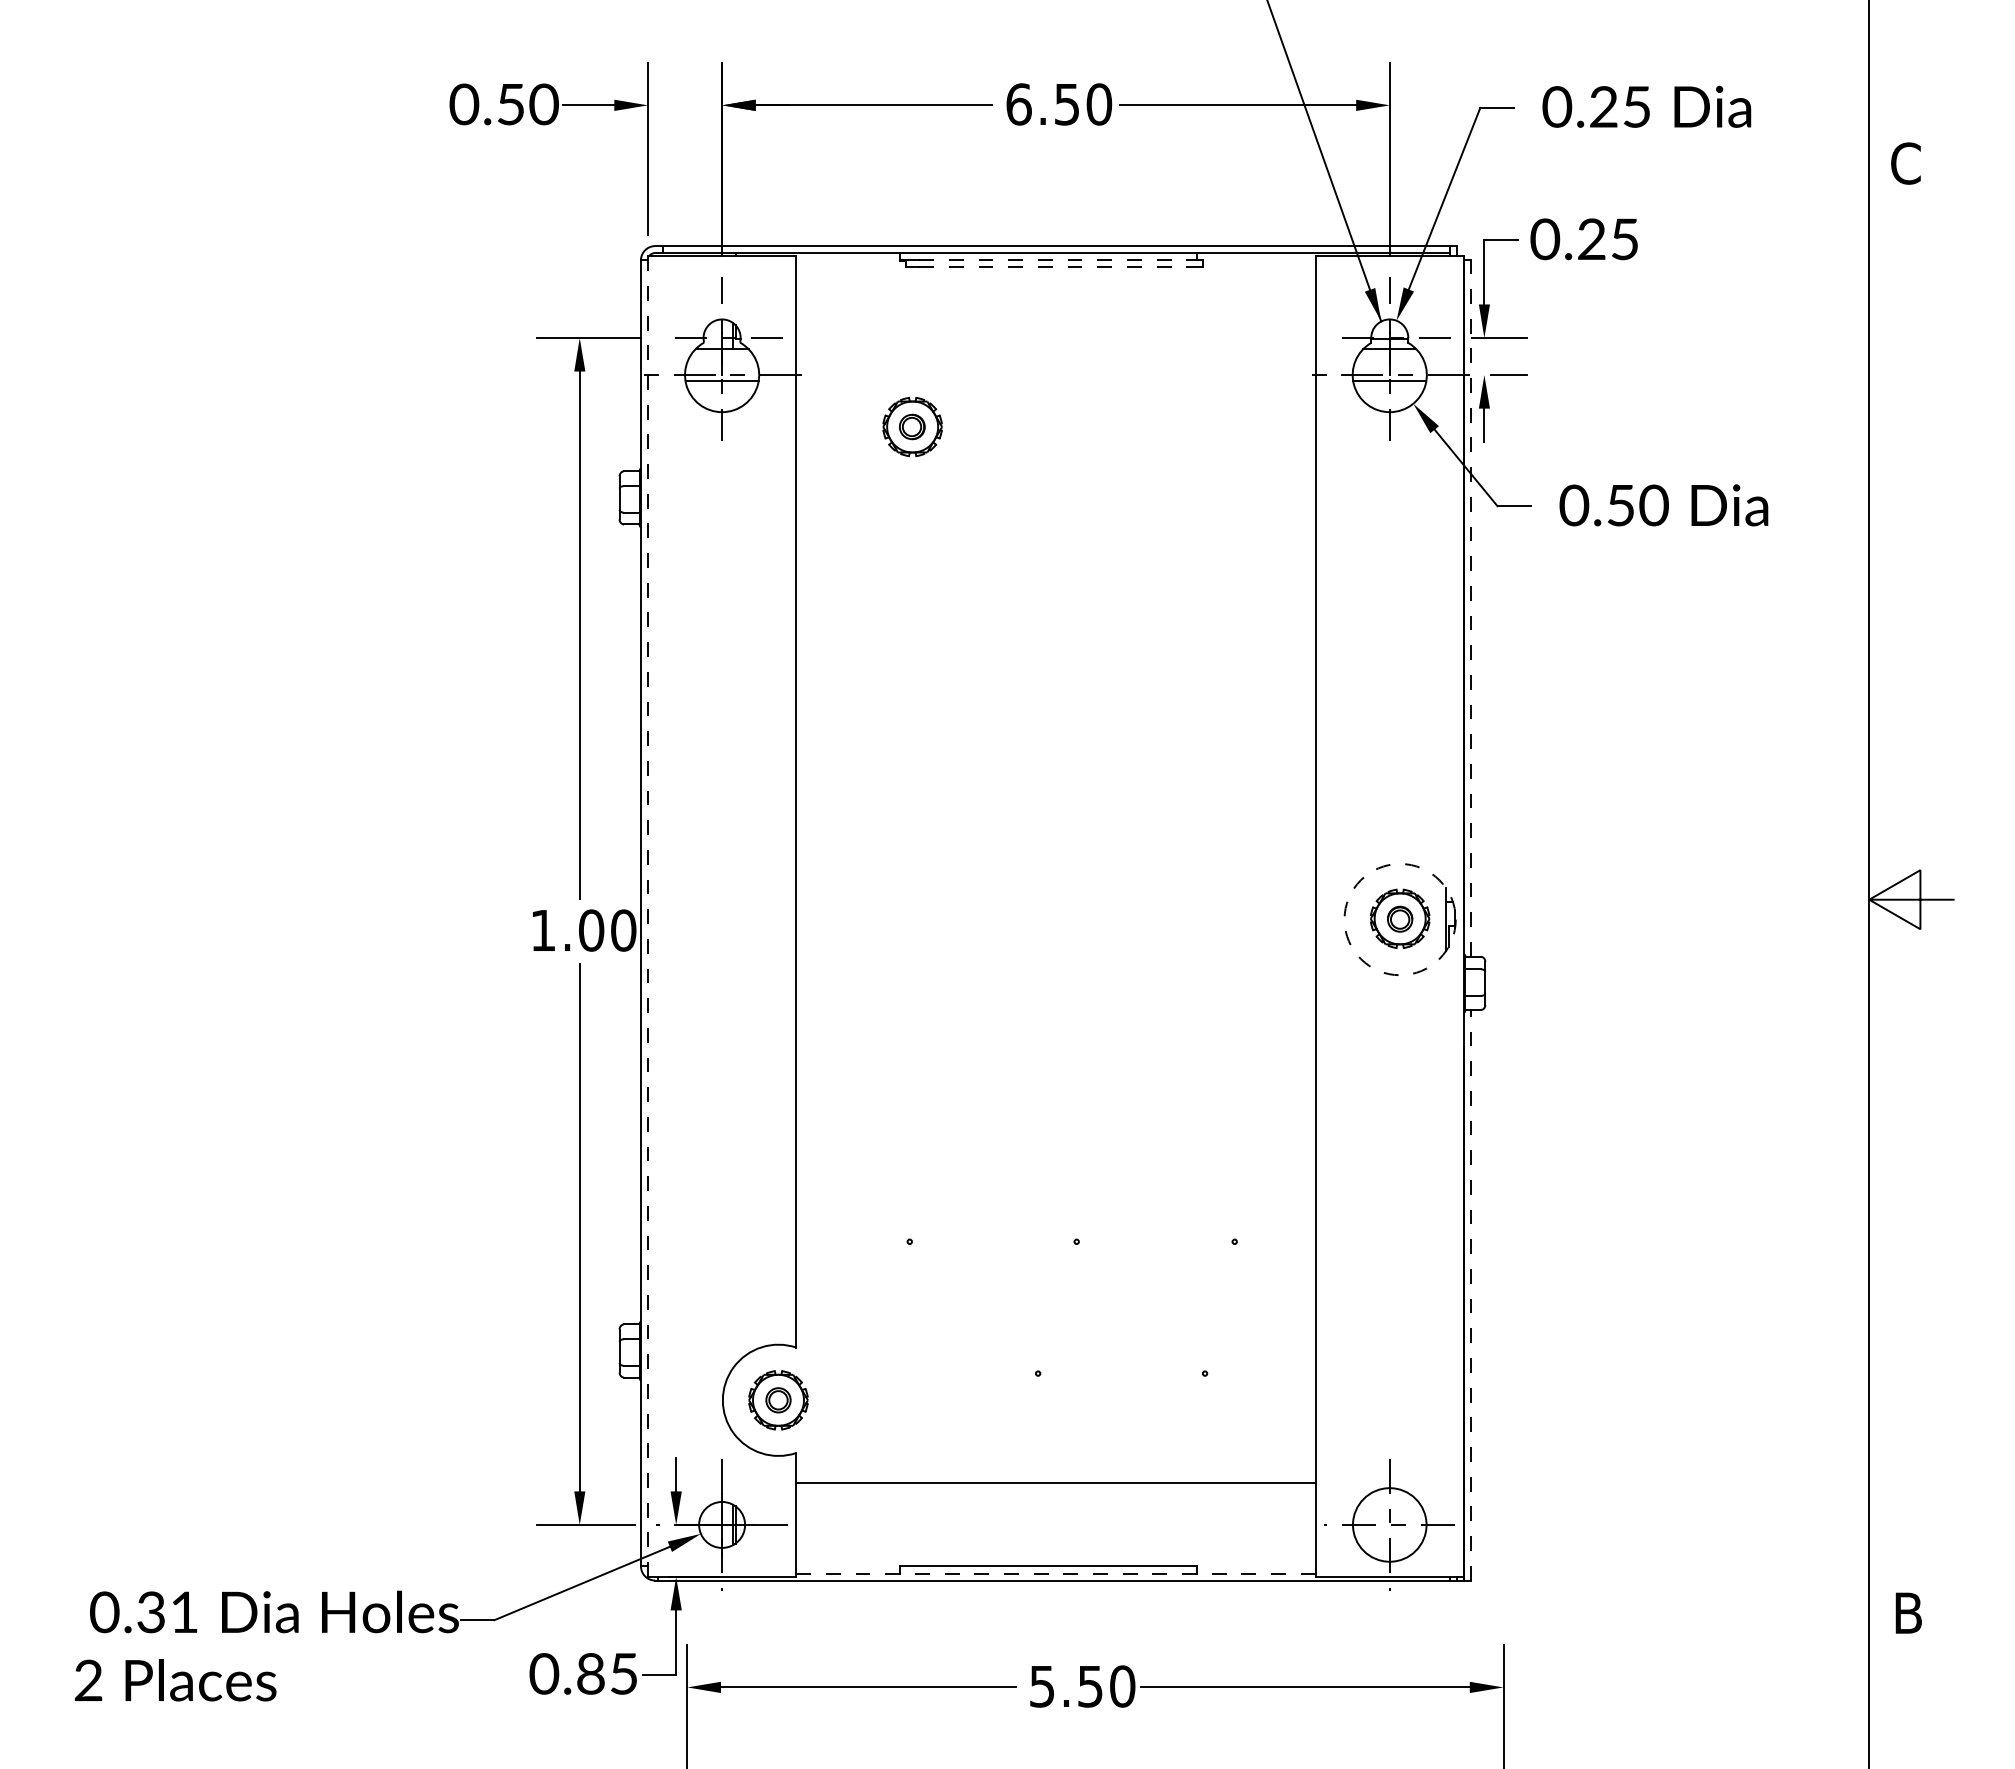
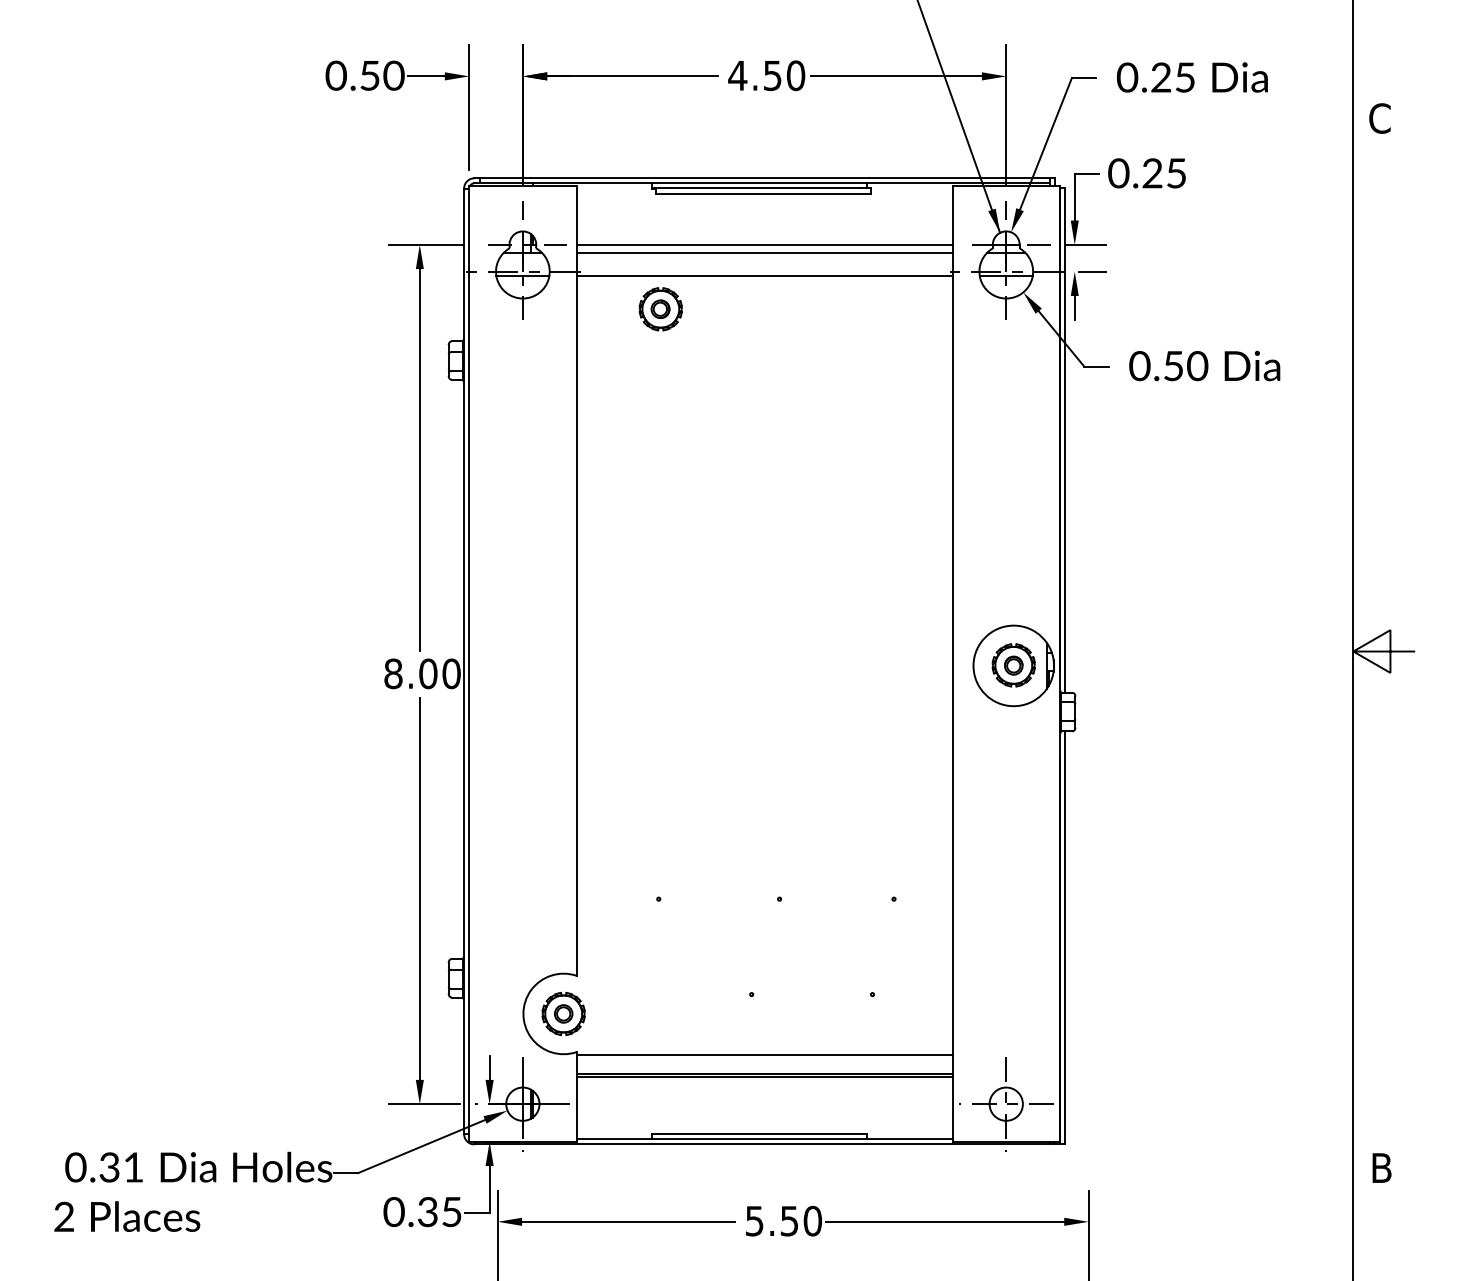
text: (1018, 104) -> (737, 75), 6.50 -> 4.50
line: (1054, 260) -> (763, 188), dashed -> solid
line: (1054, 267) -> (763, 193), dashed -> solid
line: (1055, 338) -> (764, 245), added
line: (1055, 349) -> (764, 253), added
line: (1055, 381) -> (764, 276), added
line: (1471, 607) -> (1065, 439), dashed -> solid
line: (647, 916) -> (468, 663), dashed -> solid
circle: (1399, 919) -> (1013, 665), dashed -> solid
text: (542, 930) -> (392, 673), 1.00 -> 8.00
line: (1471, 1294) -> (1065, 937), dashed -> solid
line: (1055, 1456) -> (764, 1054), added
line: (1055, 1487) -> (764, 1077), added
circle: (1389, 1524) -> (1006, 1103), size x0.62
line: (1055, 1573) -> (764, 1139), dashed -> solid
text: (590, 1673) -> (427, 1211), 0.85 -> 0.35

